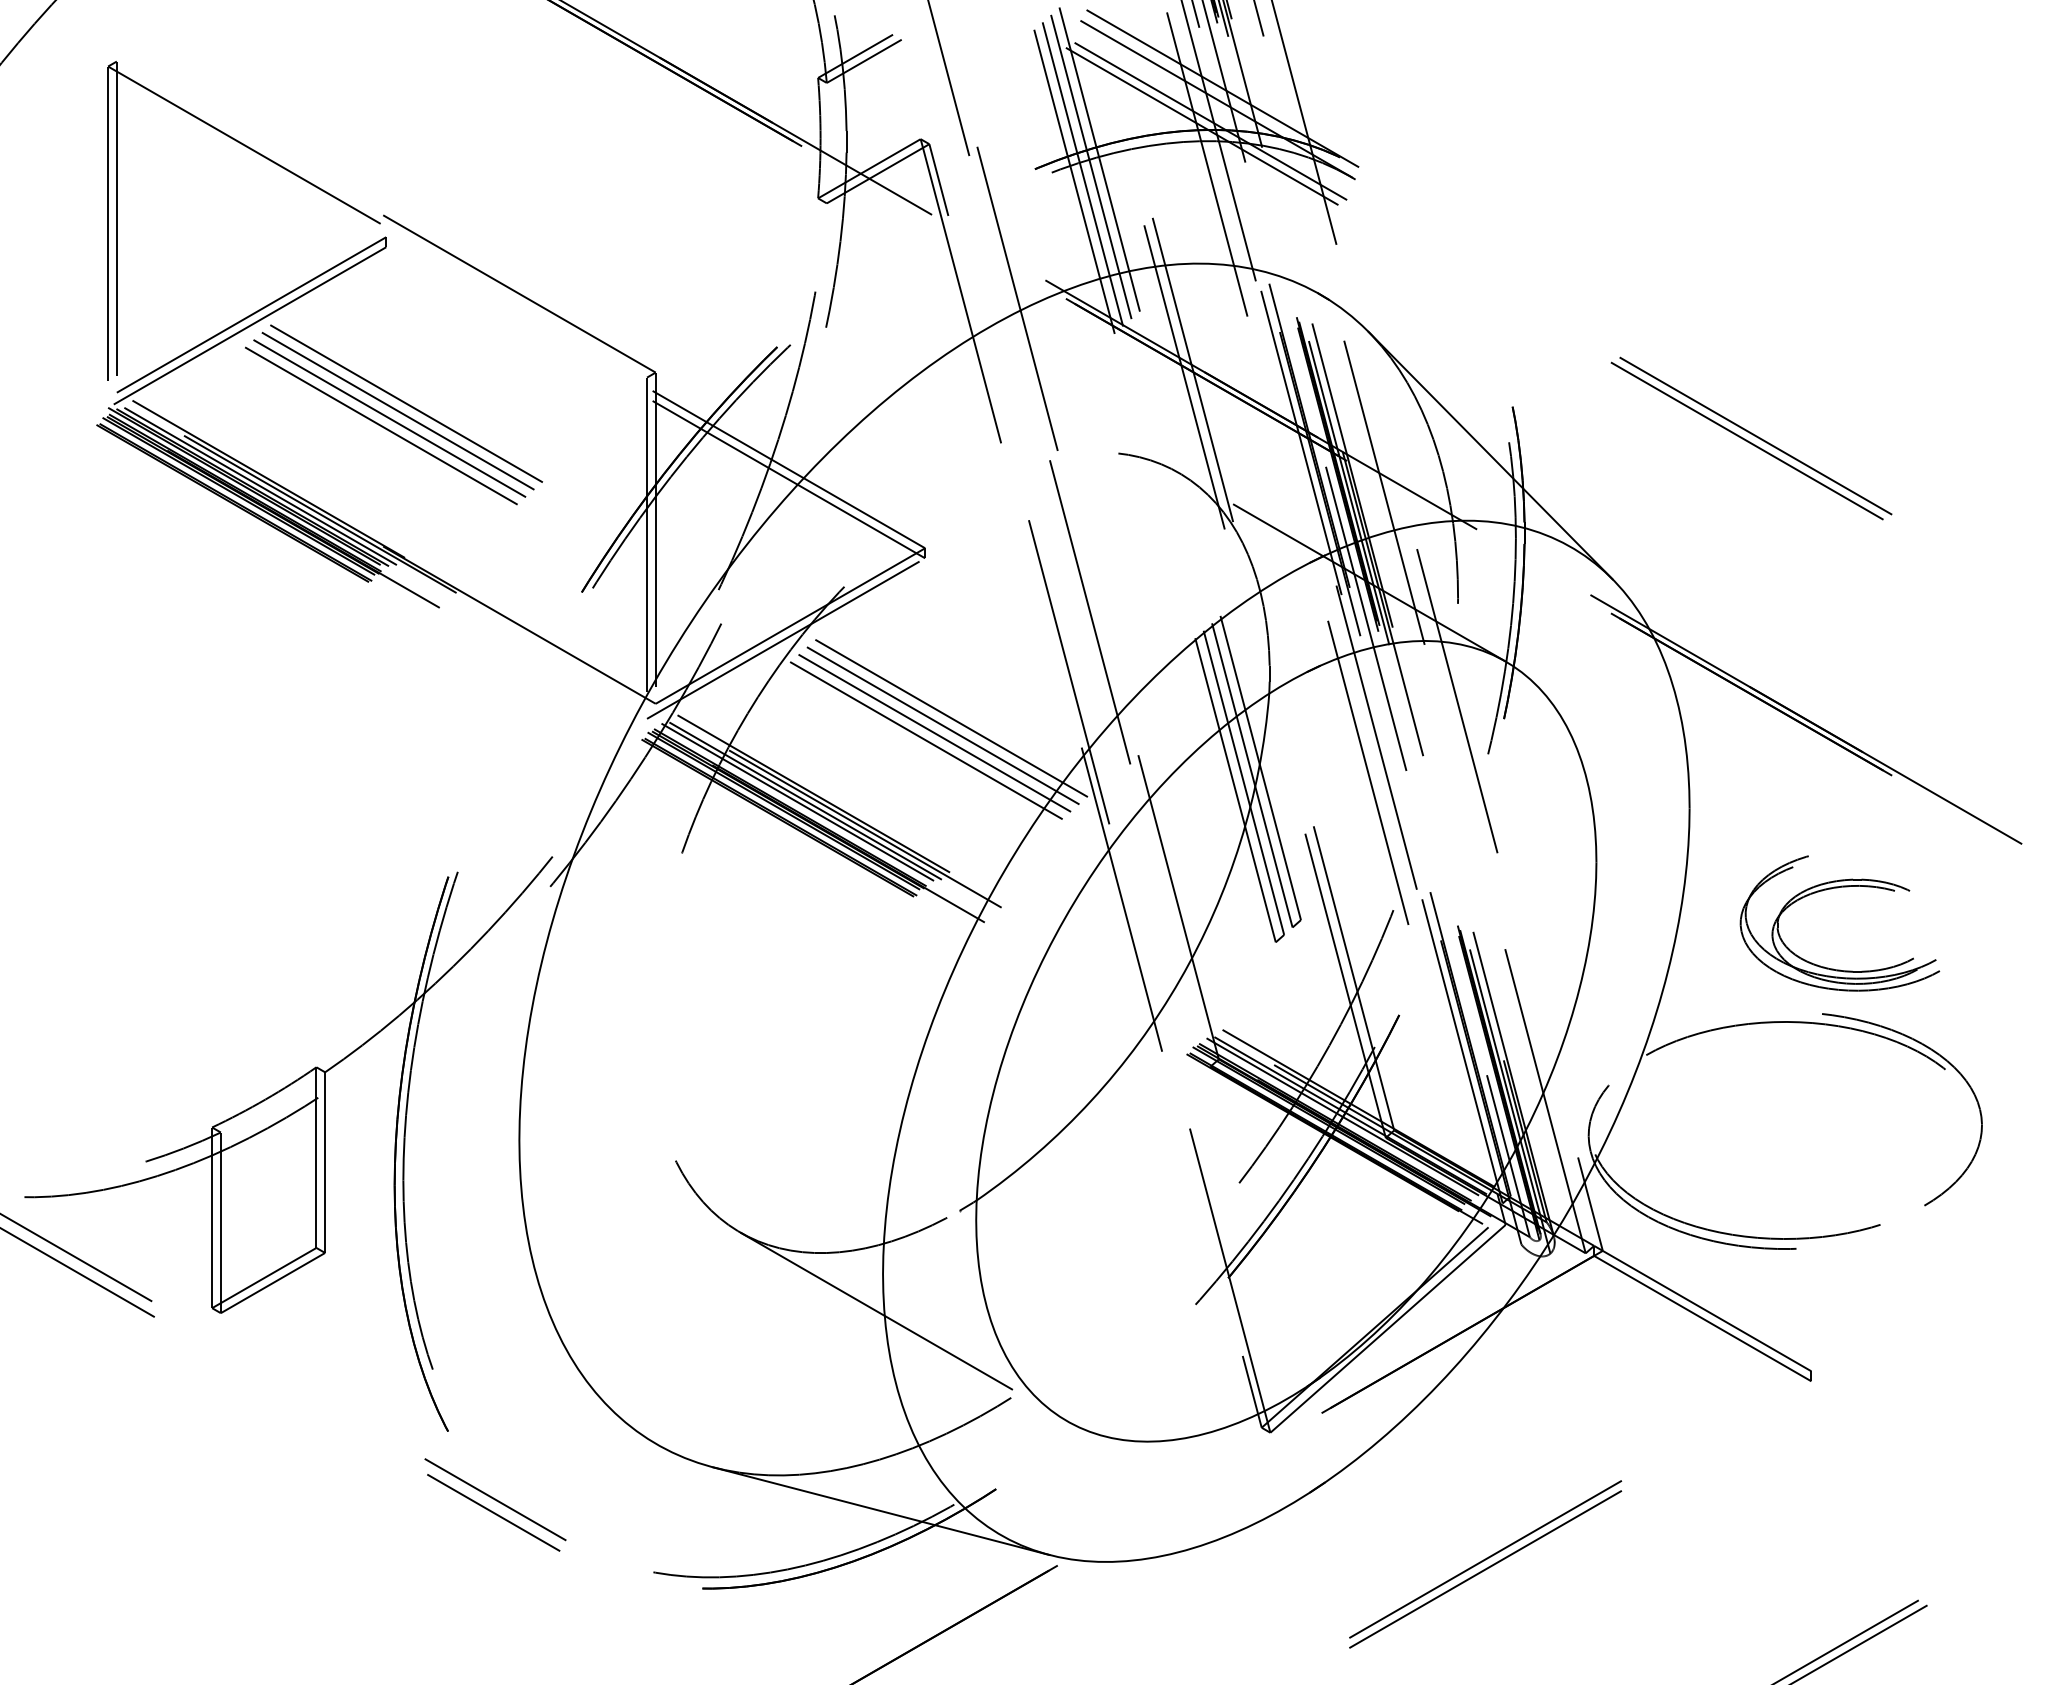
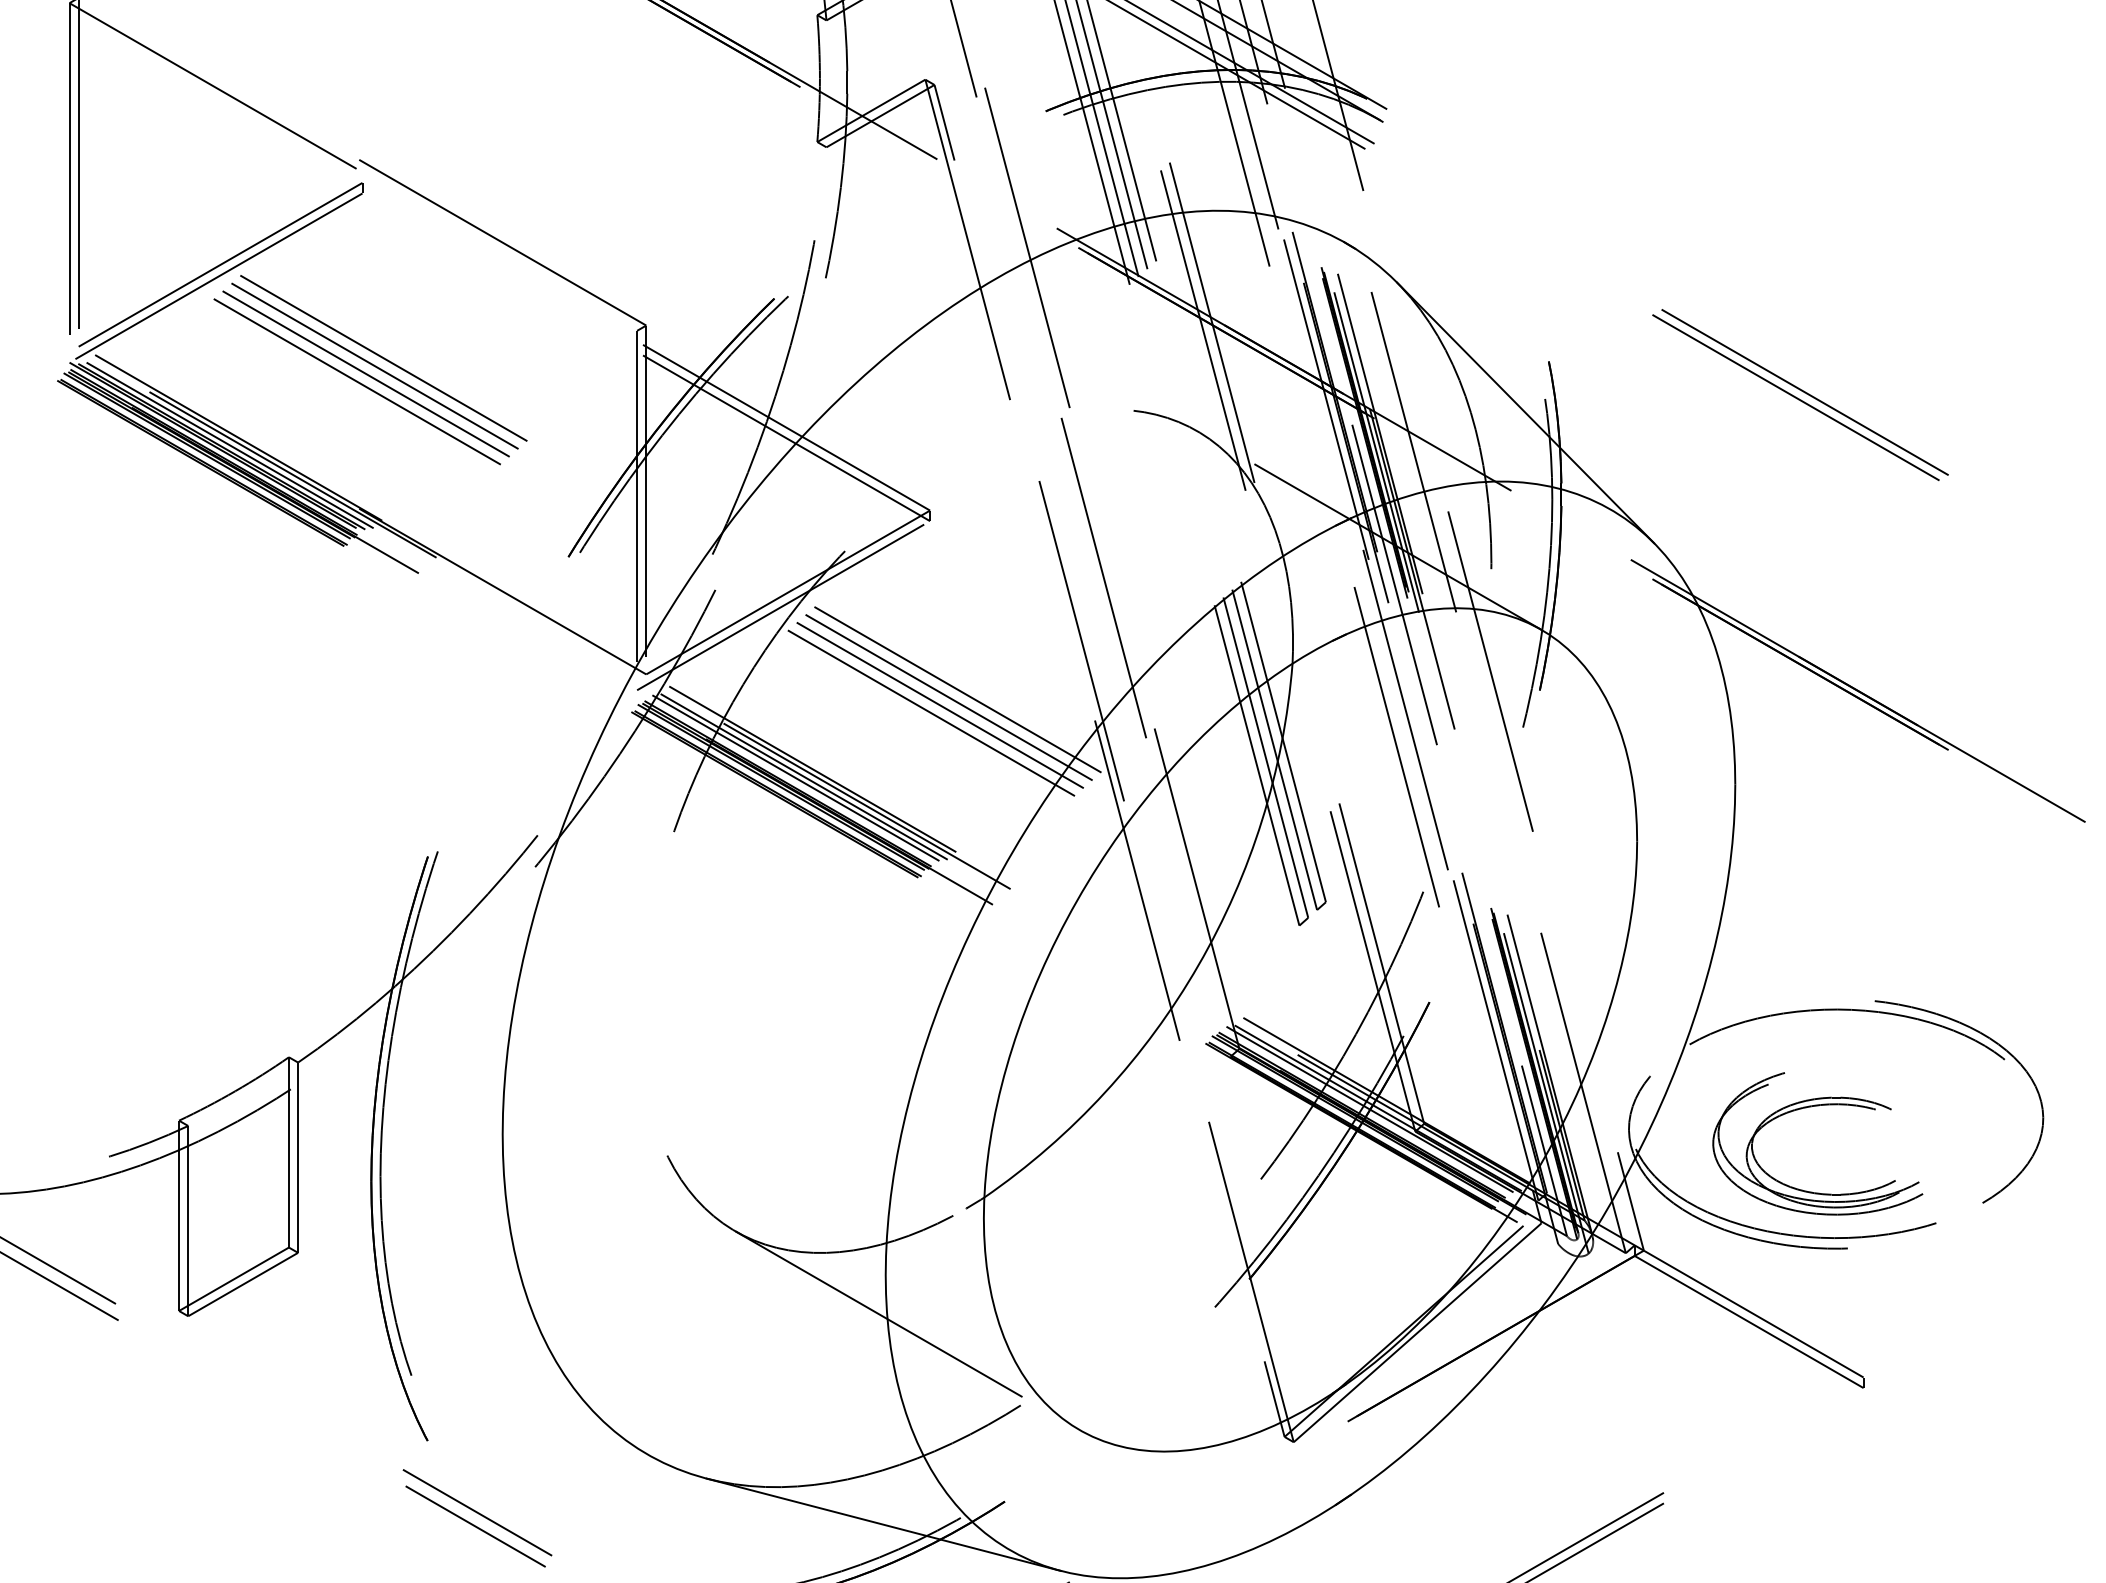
part: (1831, 889) -> (1808, 1108), moved

